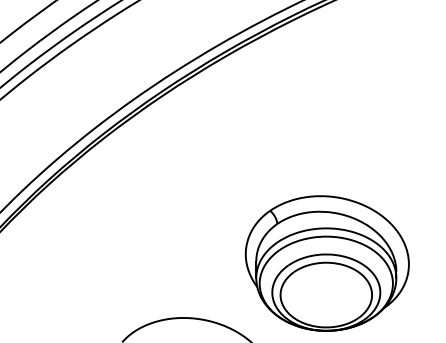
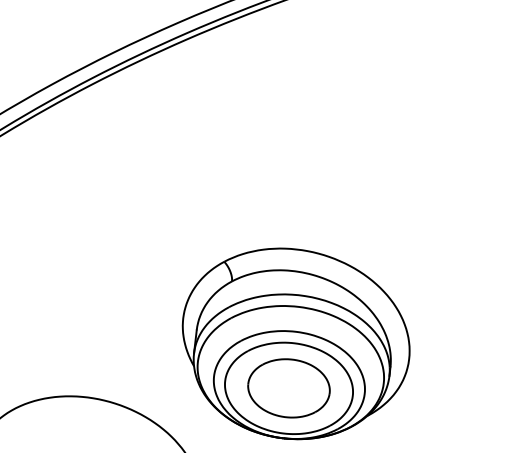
part: (326, 294) -> (289, 387), added

